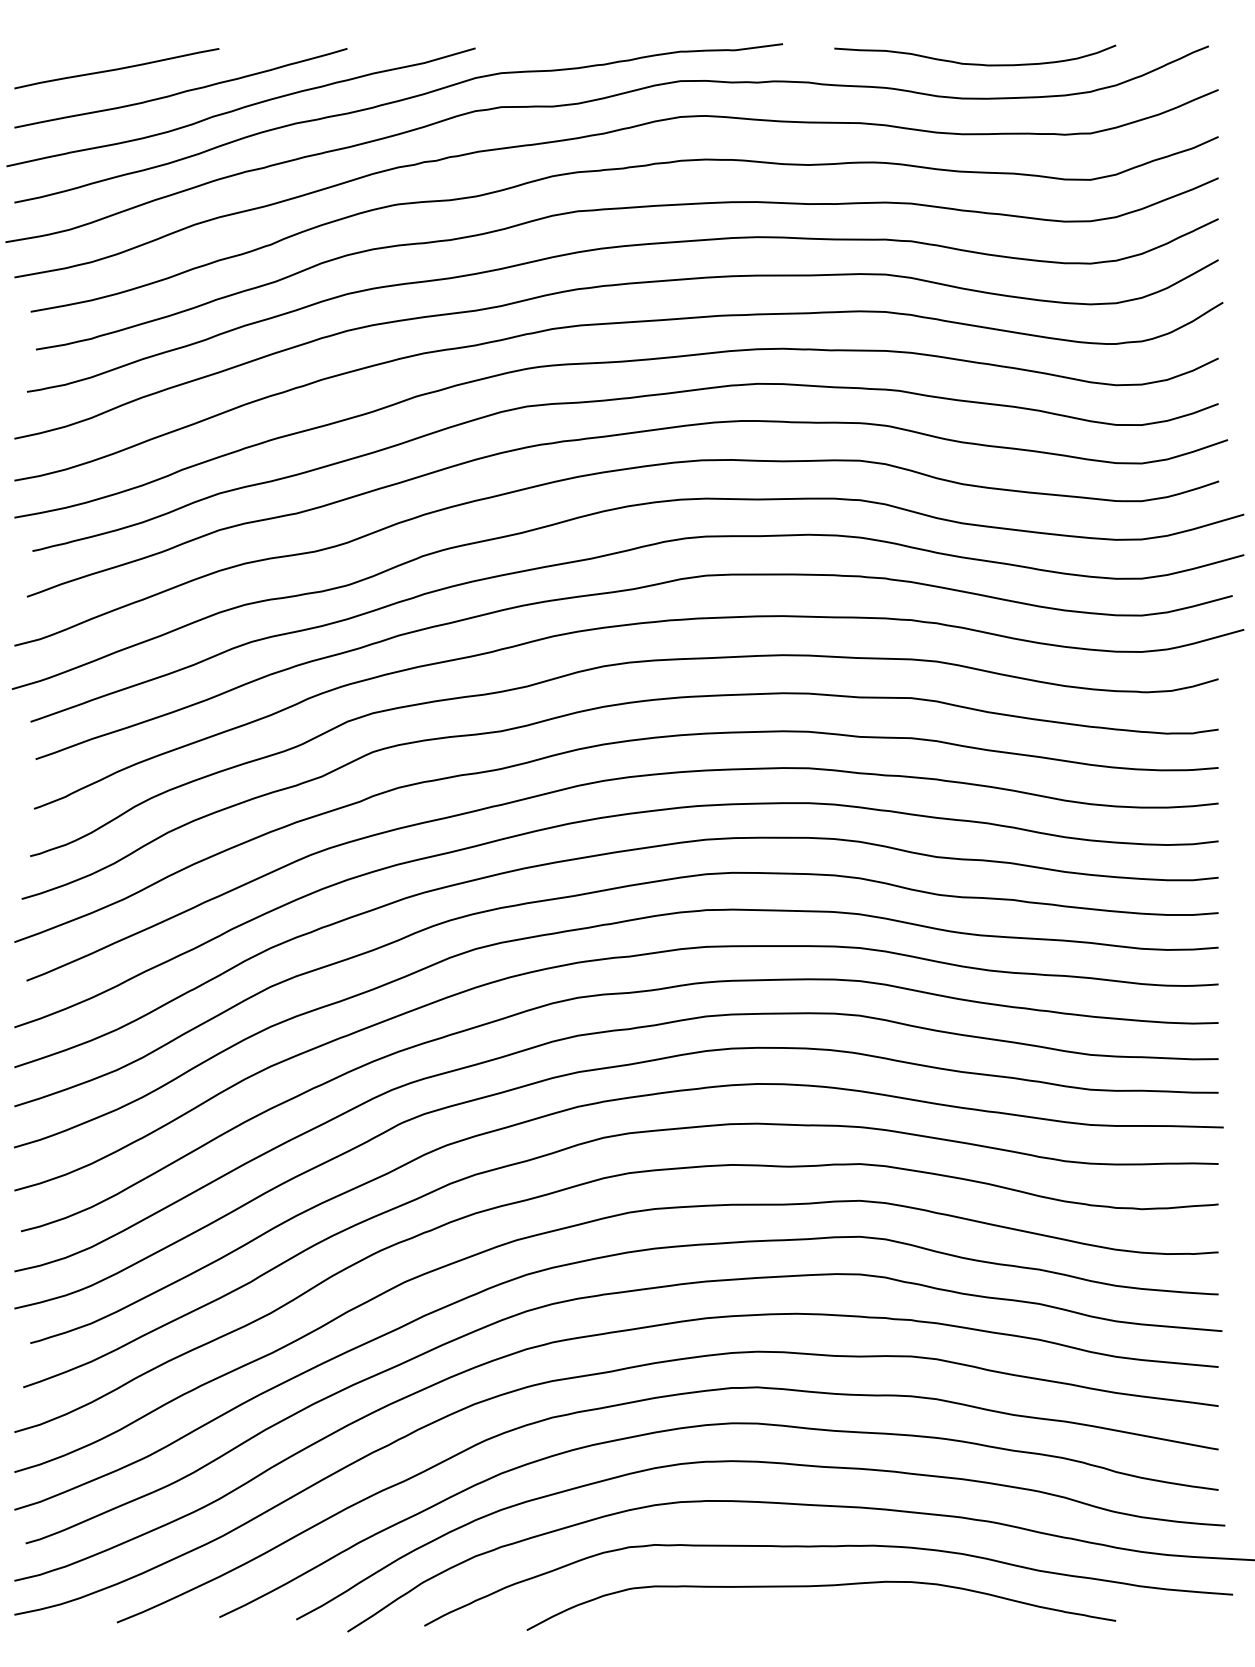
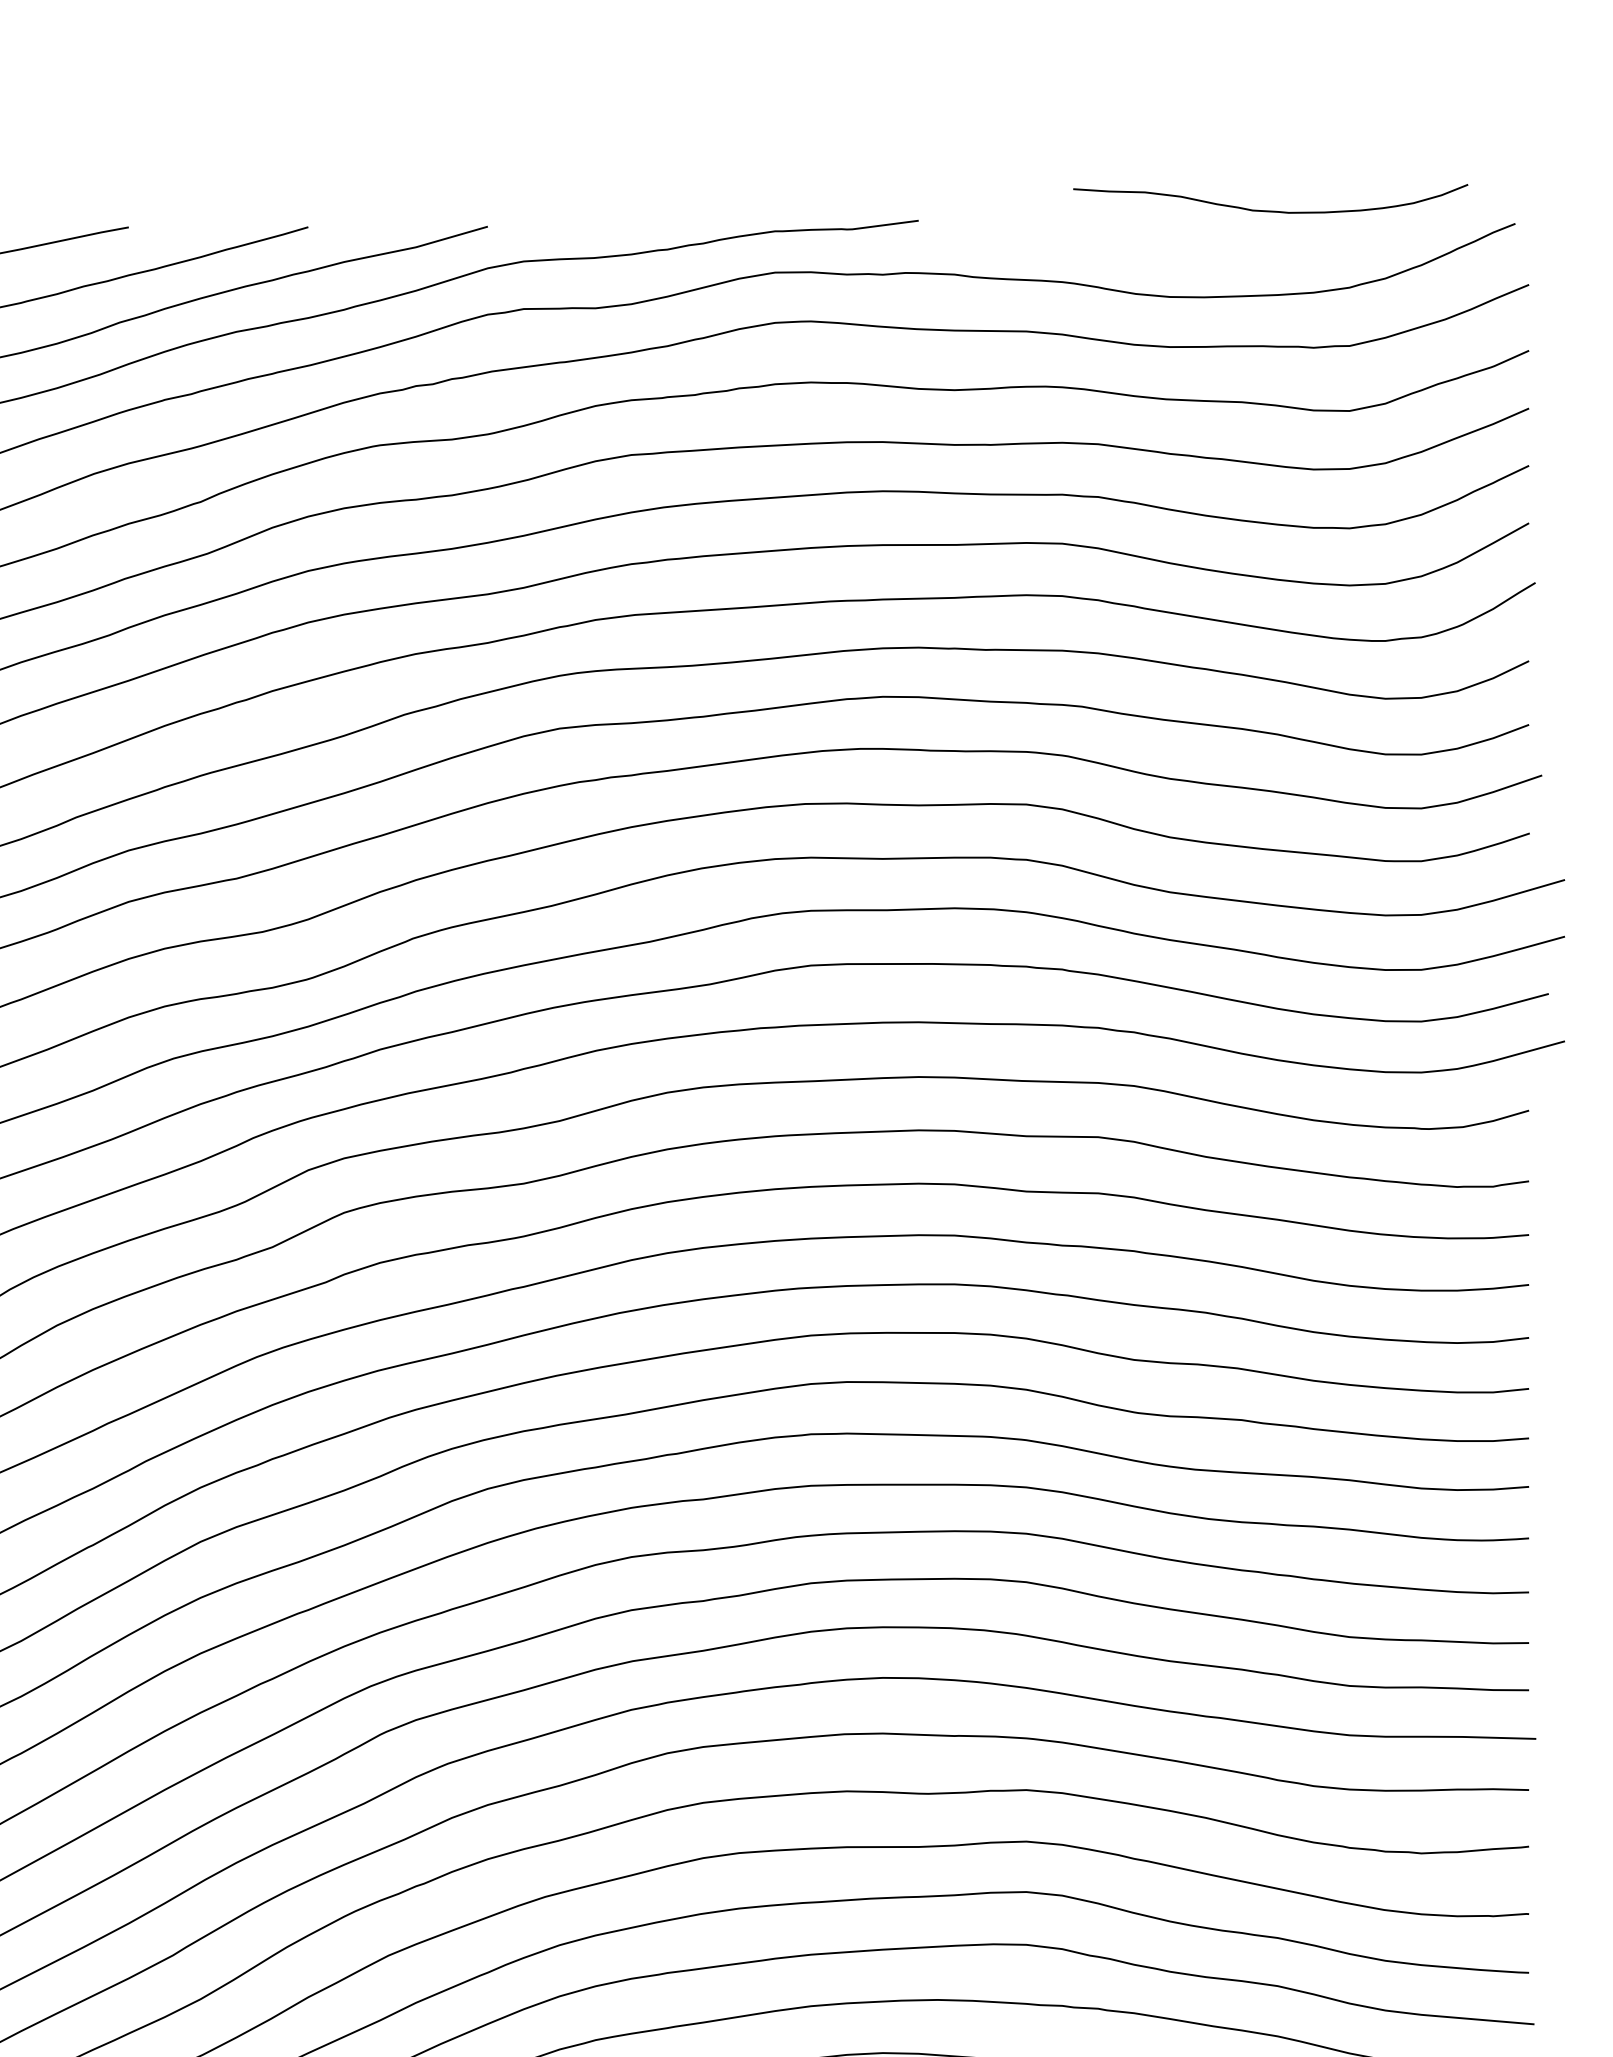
curve: (975, 63) -> (1271, 210), moved

